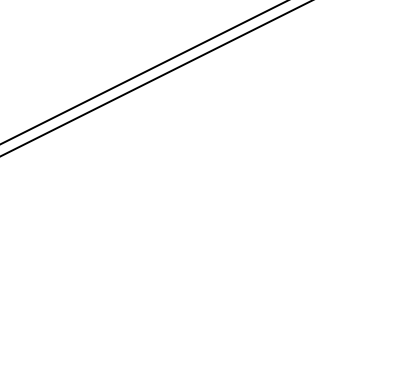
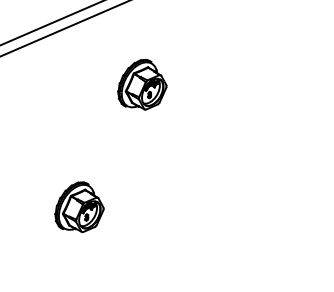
part: (200, 153) -> (142, 84), added
part: (141, 286) -> (79, 207), added

